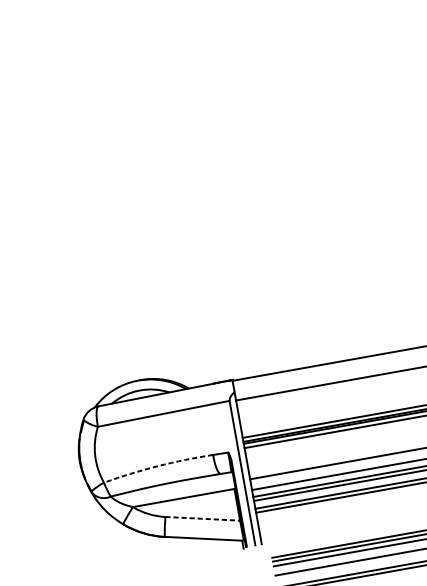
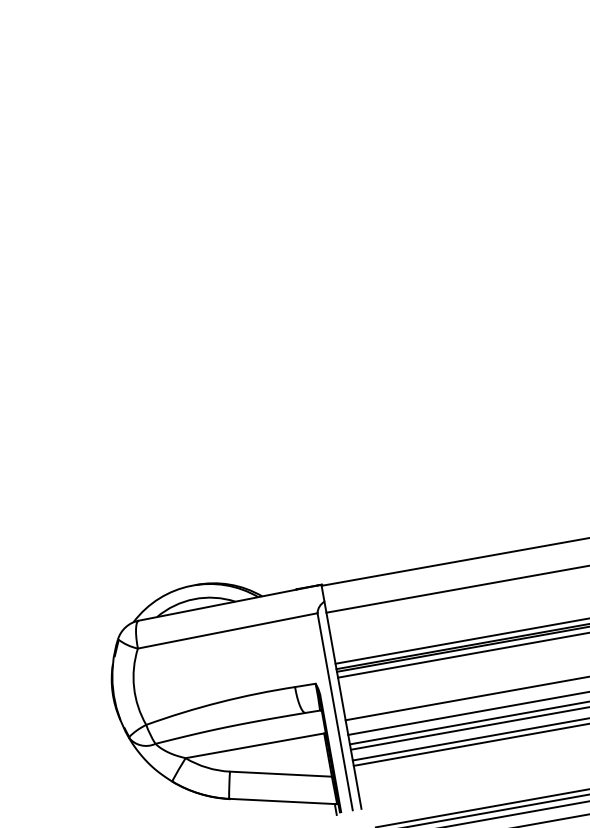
arc: (157, 466) -> (219, 702), dashed -> solid
line: (203, 519) -> (281, 774), dashed -> solid

